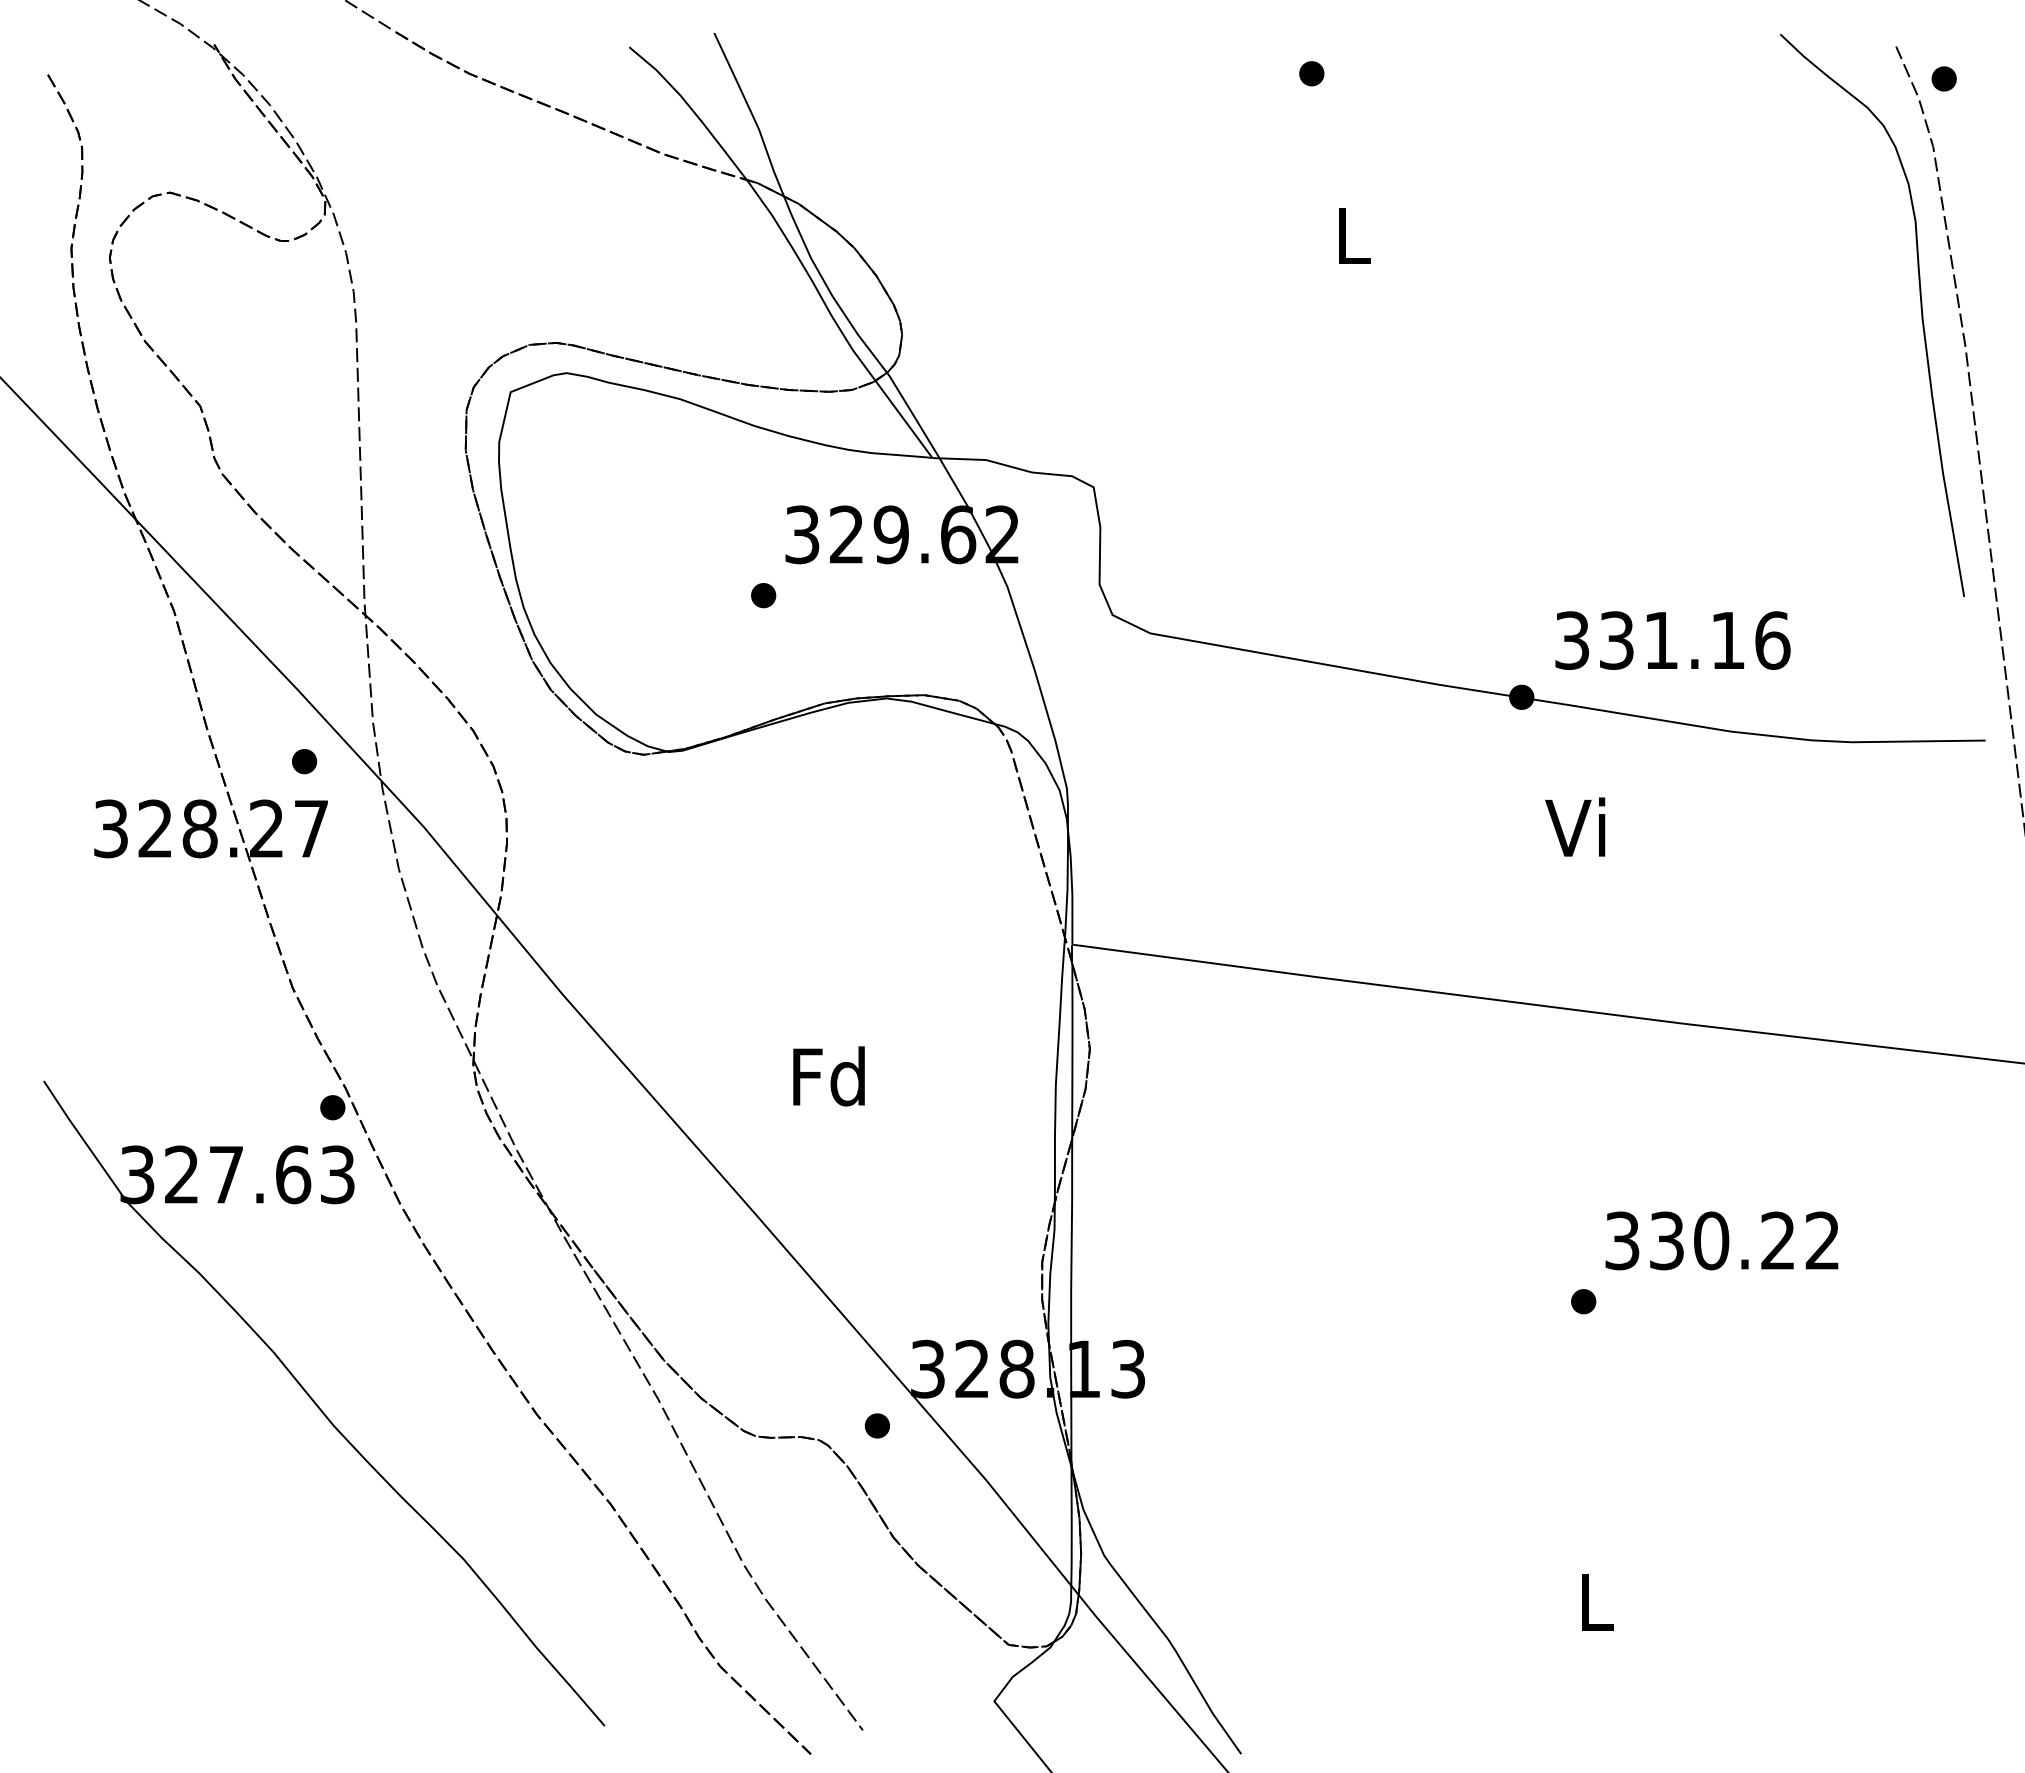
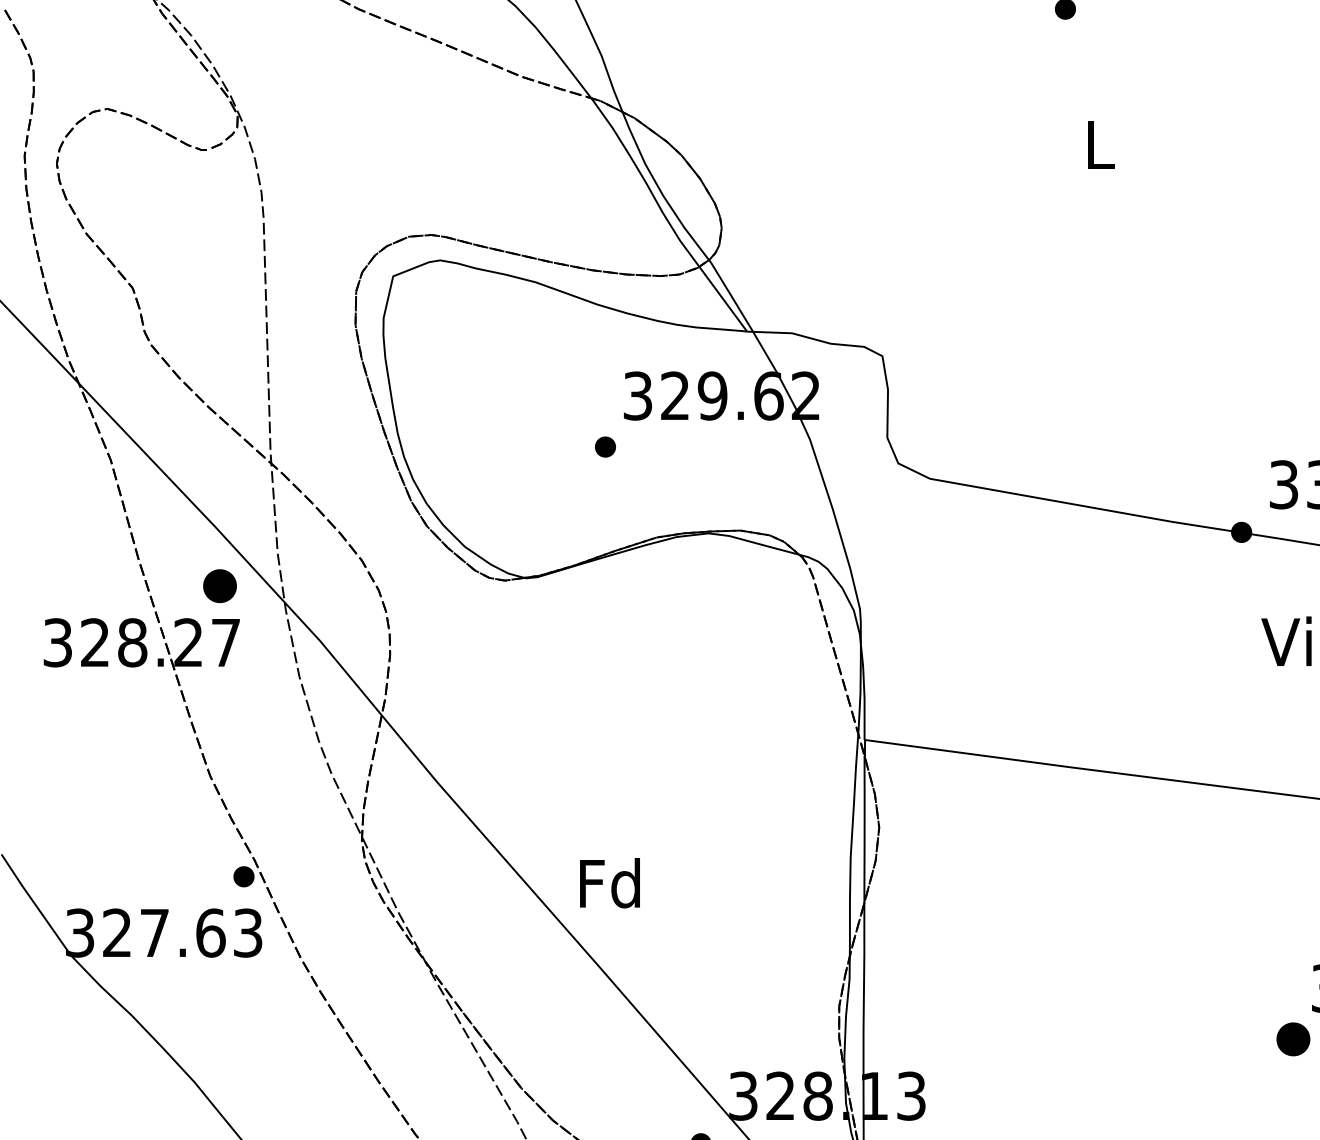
part: (304, 761) -> (220, 586), size x1.6
text: (828, 1076) -> (609, 883), moved
part: (1583, 1301) -> (1293, 1039), size x1.6

